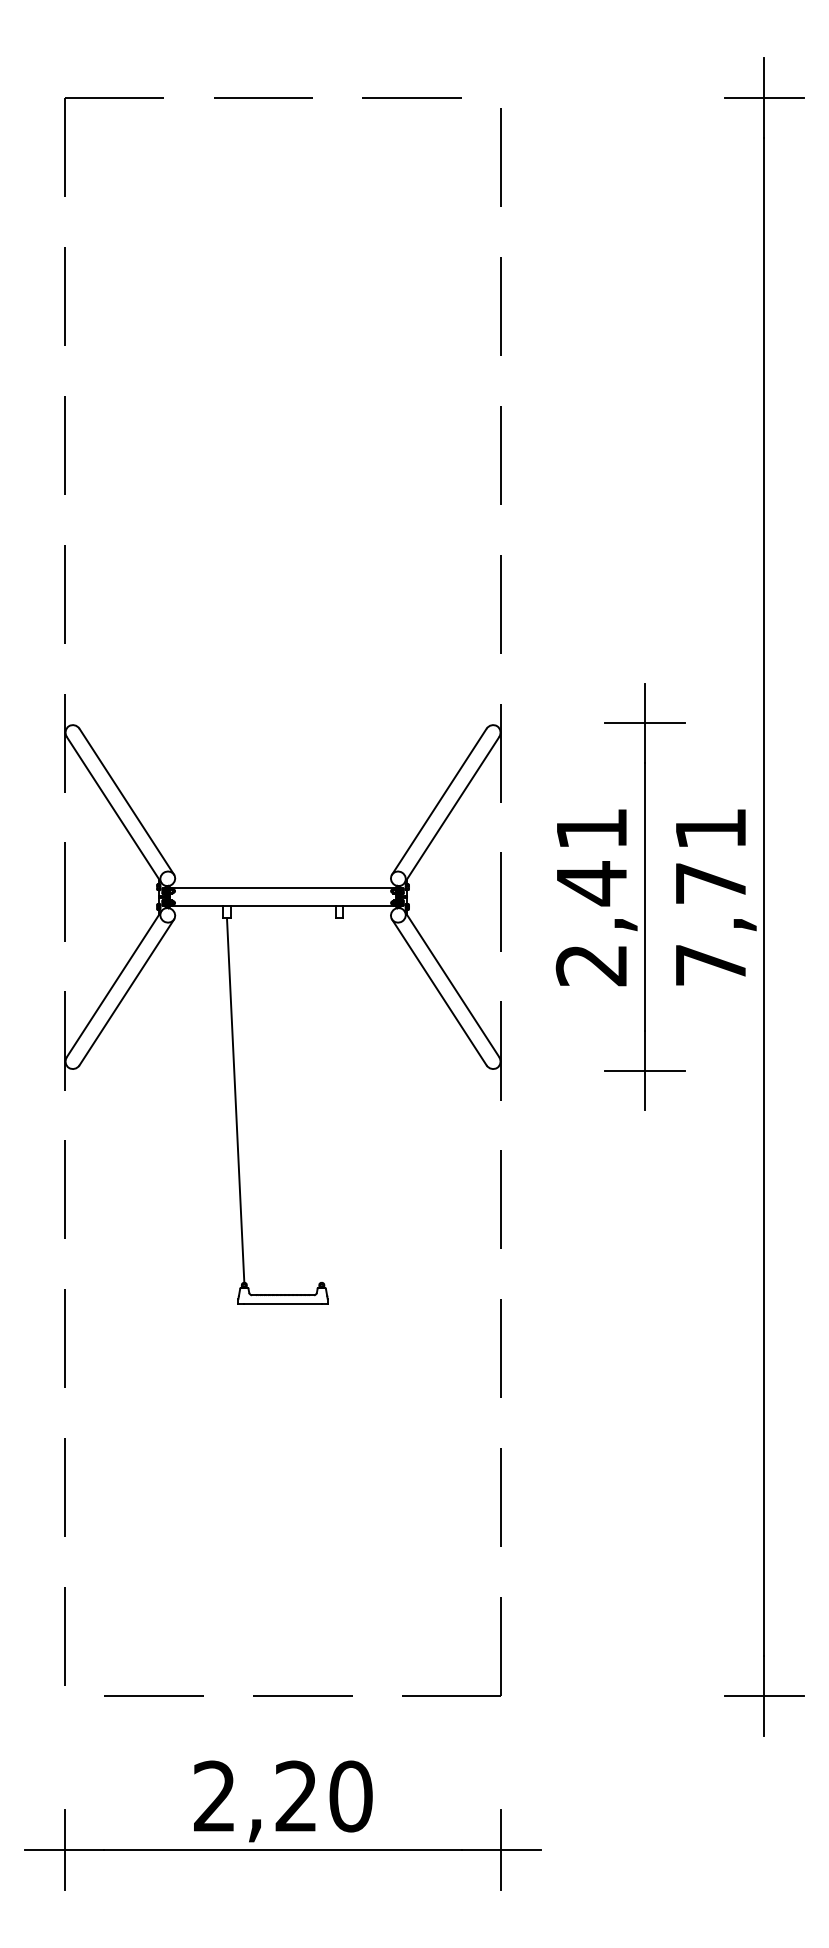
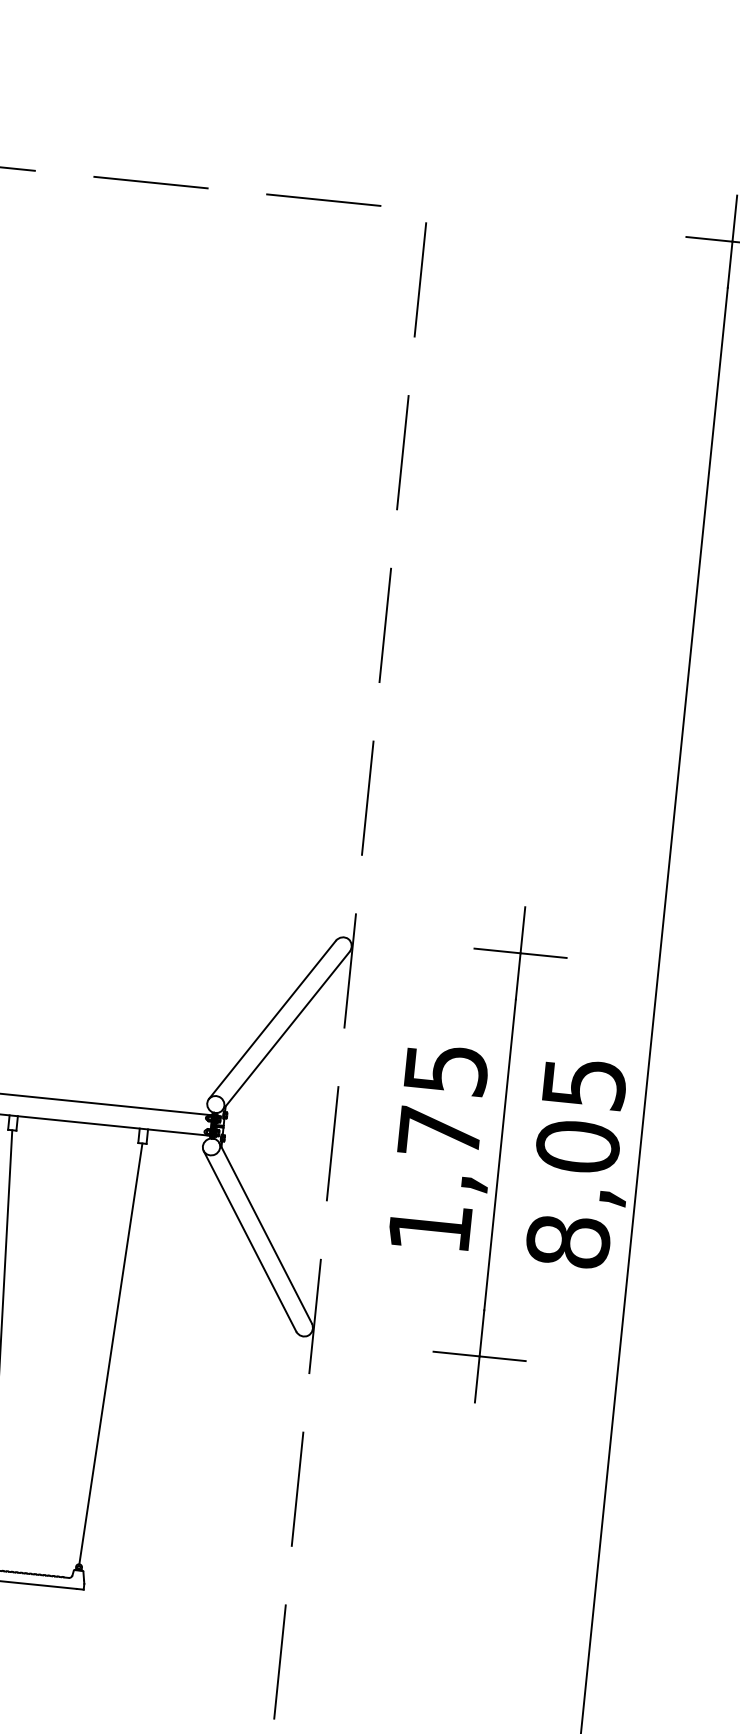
text: (591, 897) -> (437, 1149), 2,41 -> 1,75
text: (710, 897) -> (575, 1163), 7,71 -> 8,05
line: (330, 1100) -> (110, 1353), added

